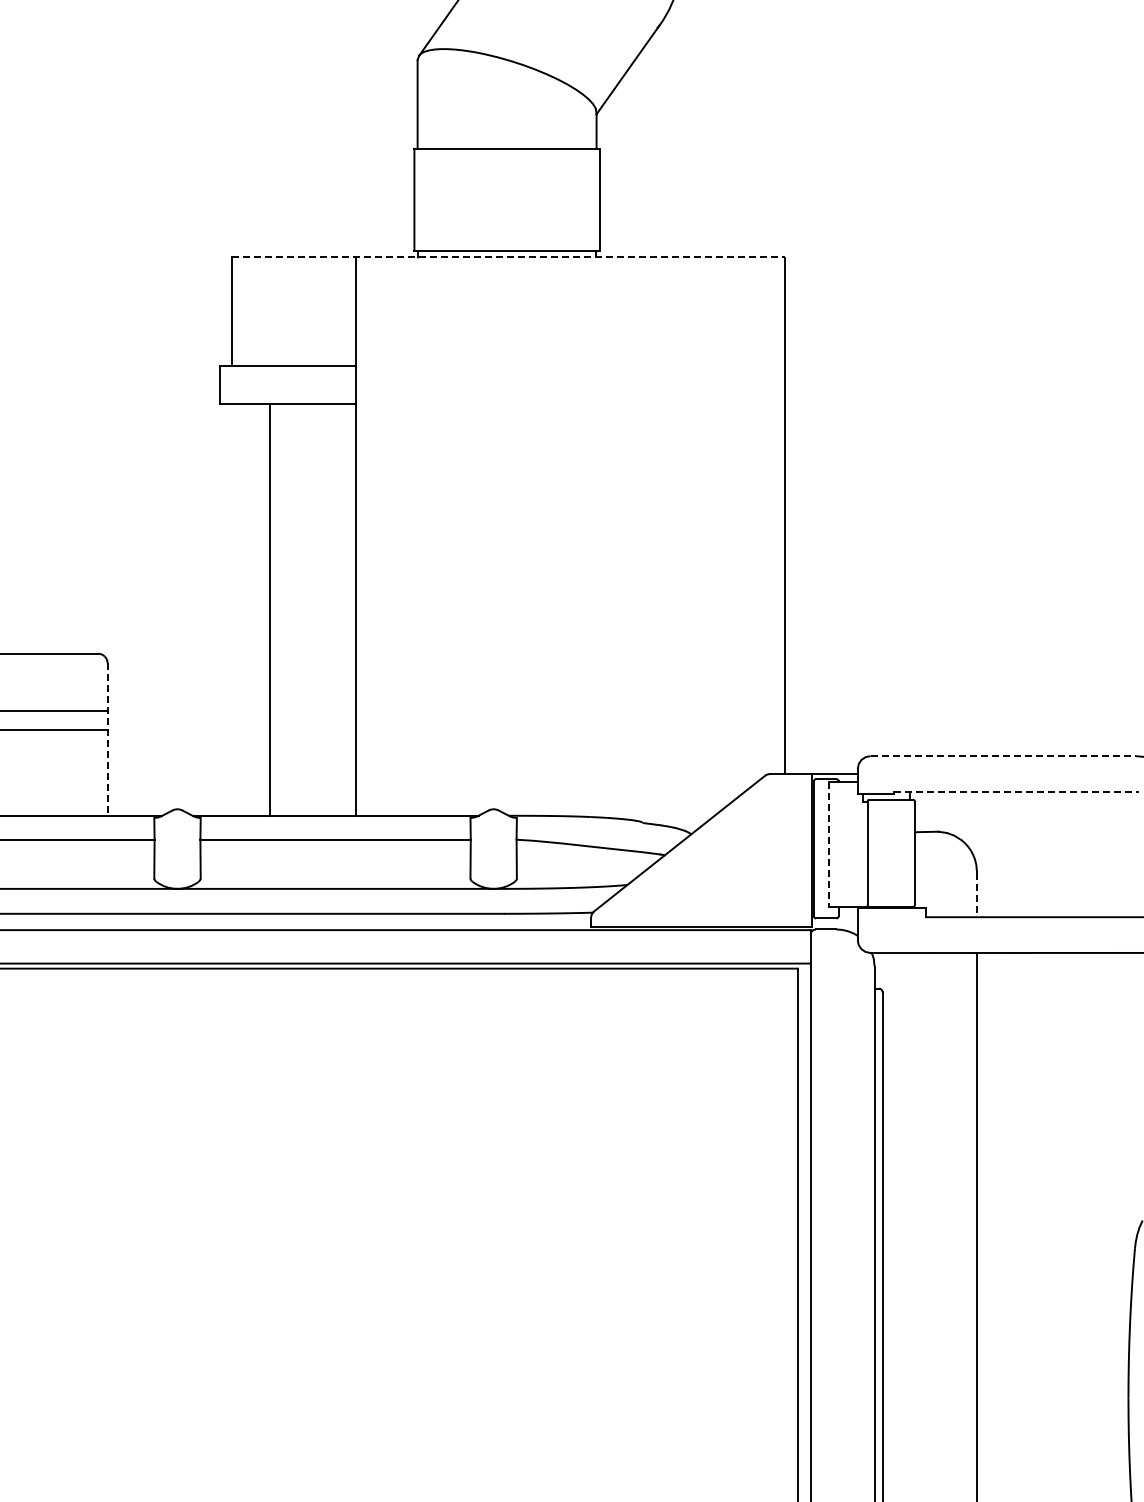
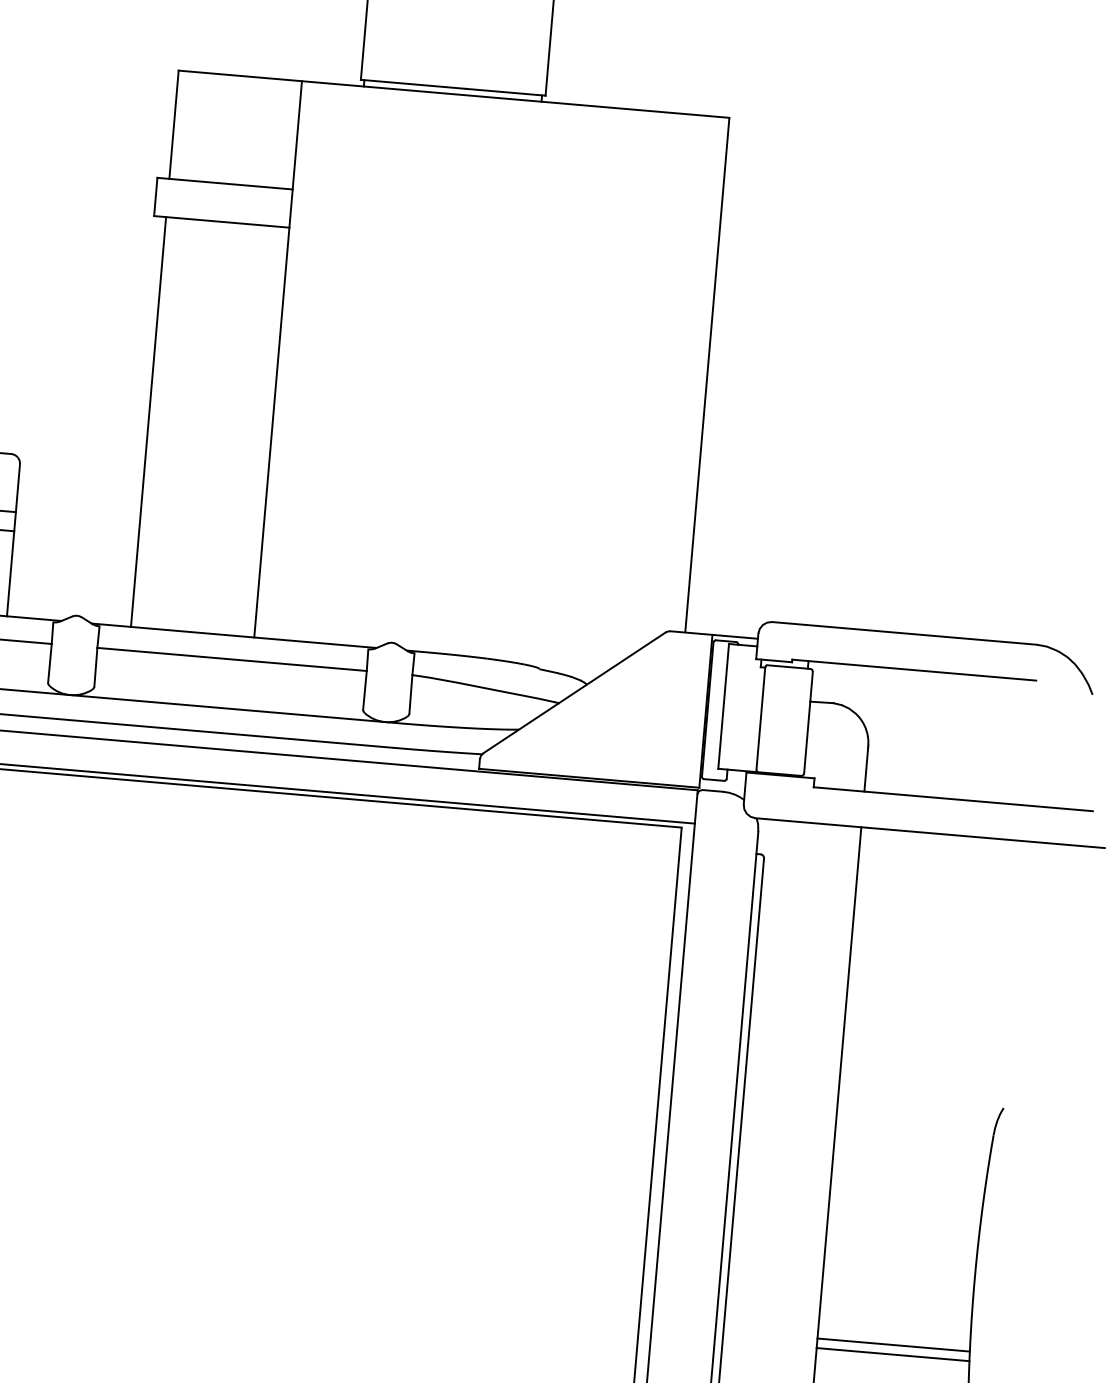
line: (508, 257) -> (454, 94), dashed -> solid
line: (270, 609) -> (149, 421), moved
line: (107, 740) -> (13, 541), dashed -> solid
line: (1003, 756) -> (904, 633), dashed -> solid
line: (1016, 791) -> (914, 669), dashed -> solid
line: (829, 844) -> (723, 706), dashed -> solid
line: (976, 895) -> (865, 769), dashed -> solid
line: (1052, 1466) -> (892, 1345), added
line: (1053, 1475) -> (893, 1354), added

